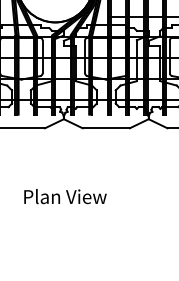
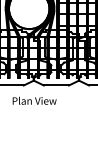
text: (65, 195) -> (34, 100), moved

